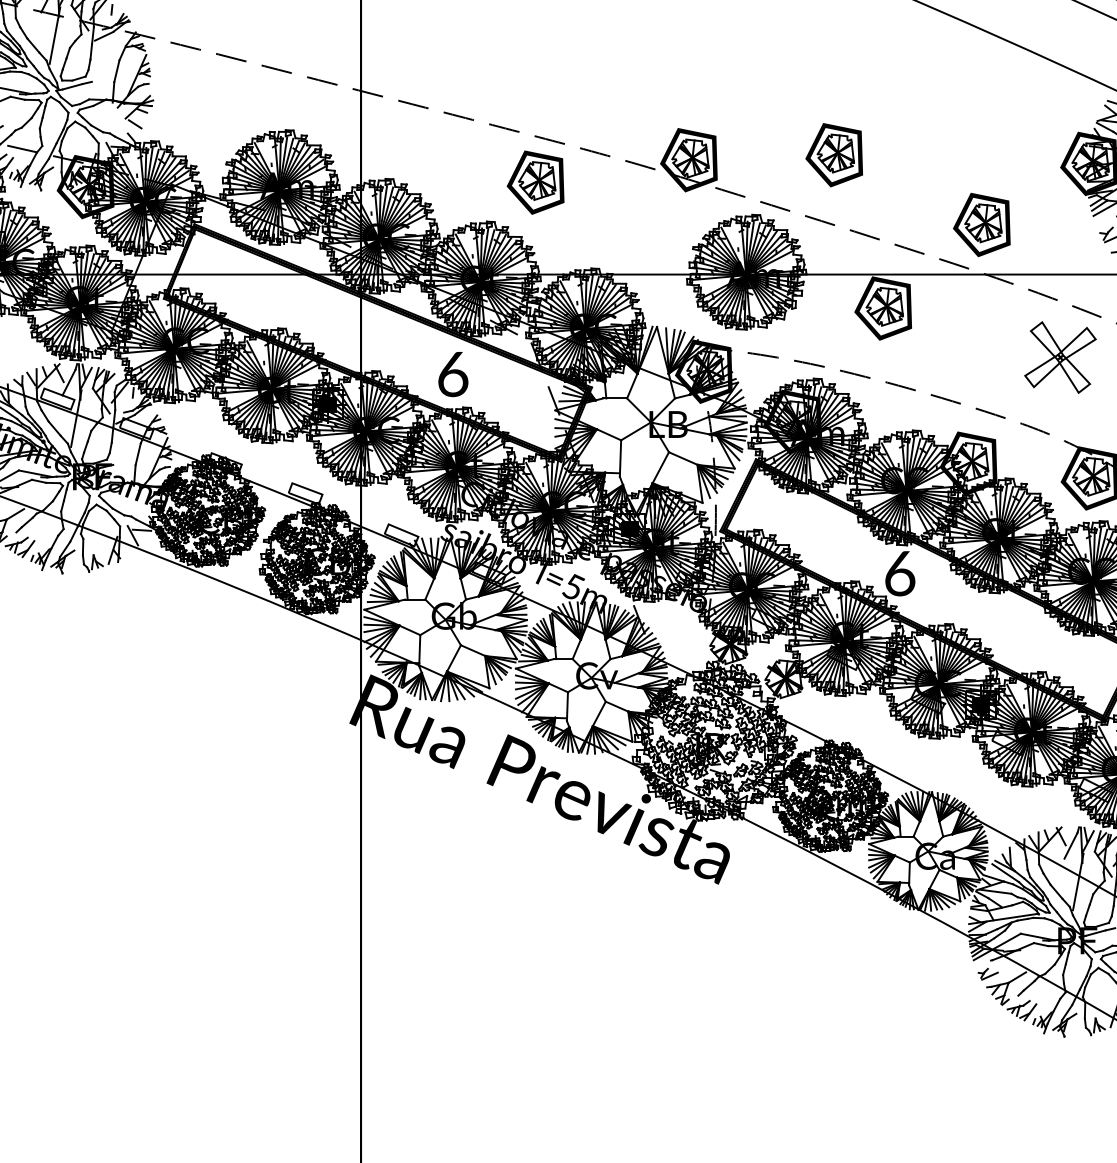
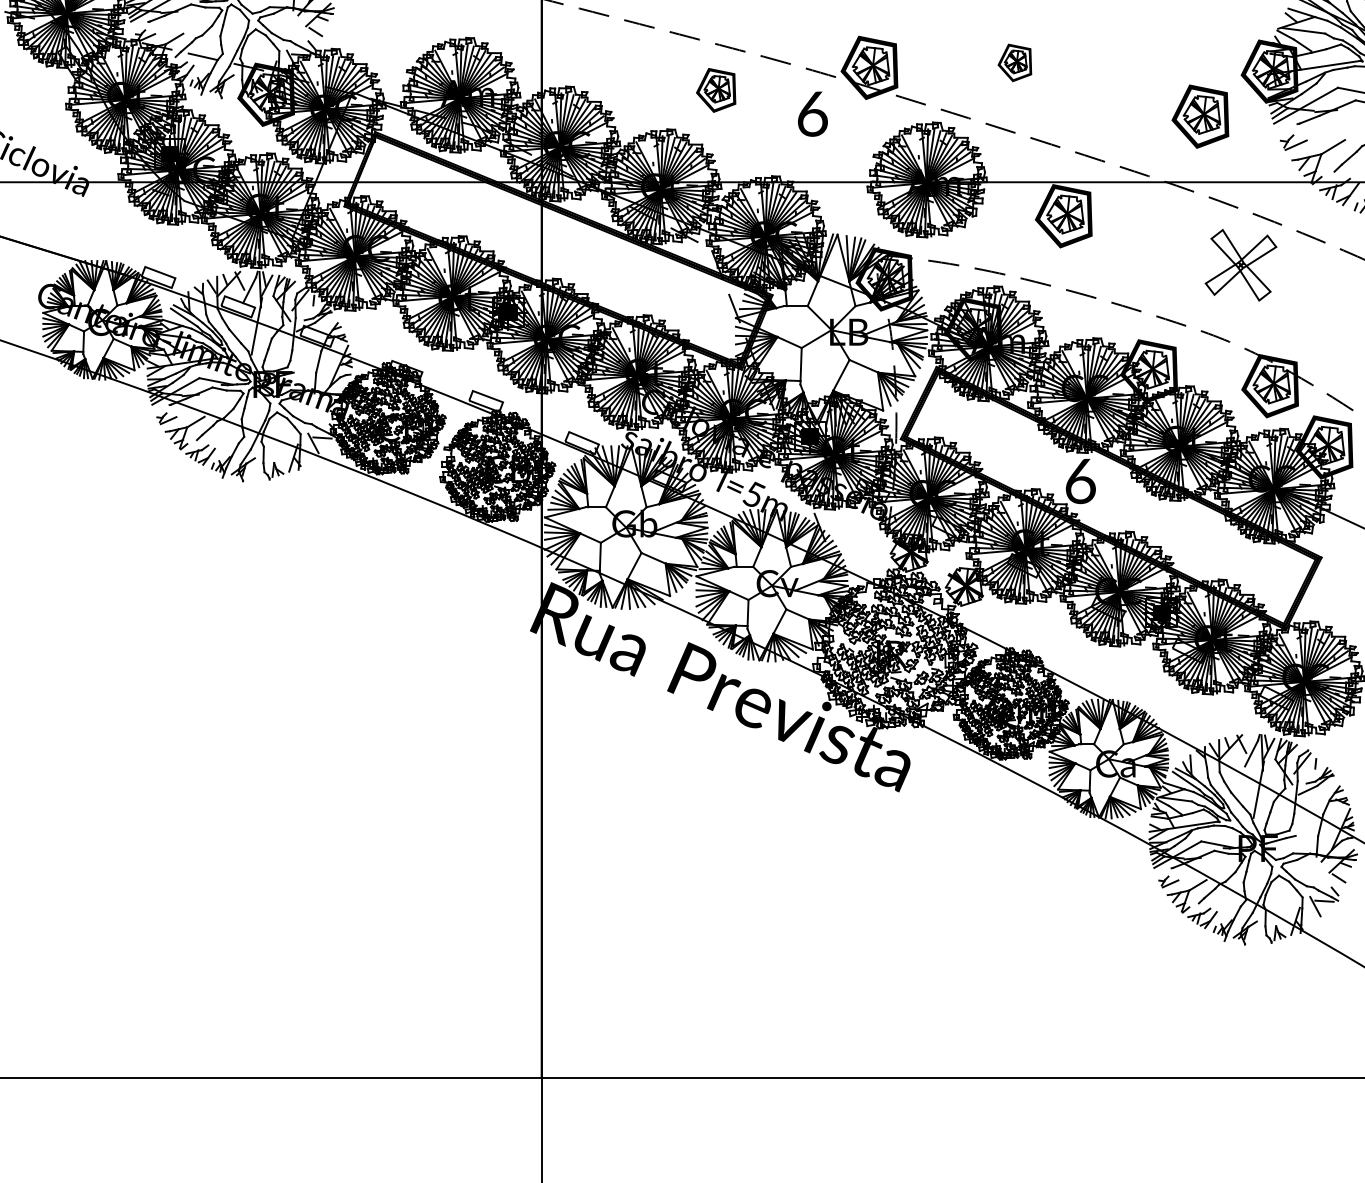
part: (833, 154) -> (1014, 62), size x0.6
part: (534, 182) -> (715, 90), size x0.7
part: (981, 224) -> (1200, 116), moved
text: (452, 373) -> (812, 113), moved

